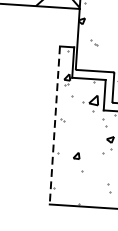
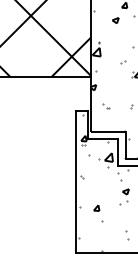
line: (54, 125) -> (75, 182), dashed -> solid

